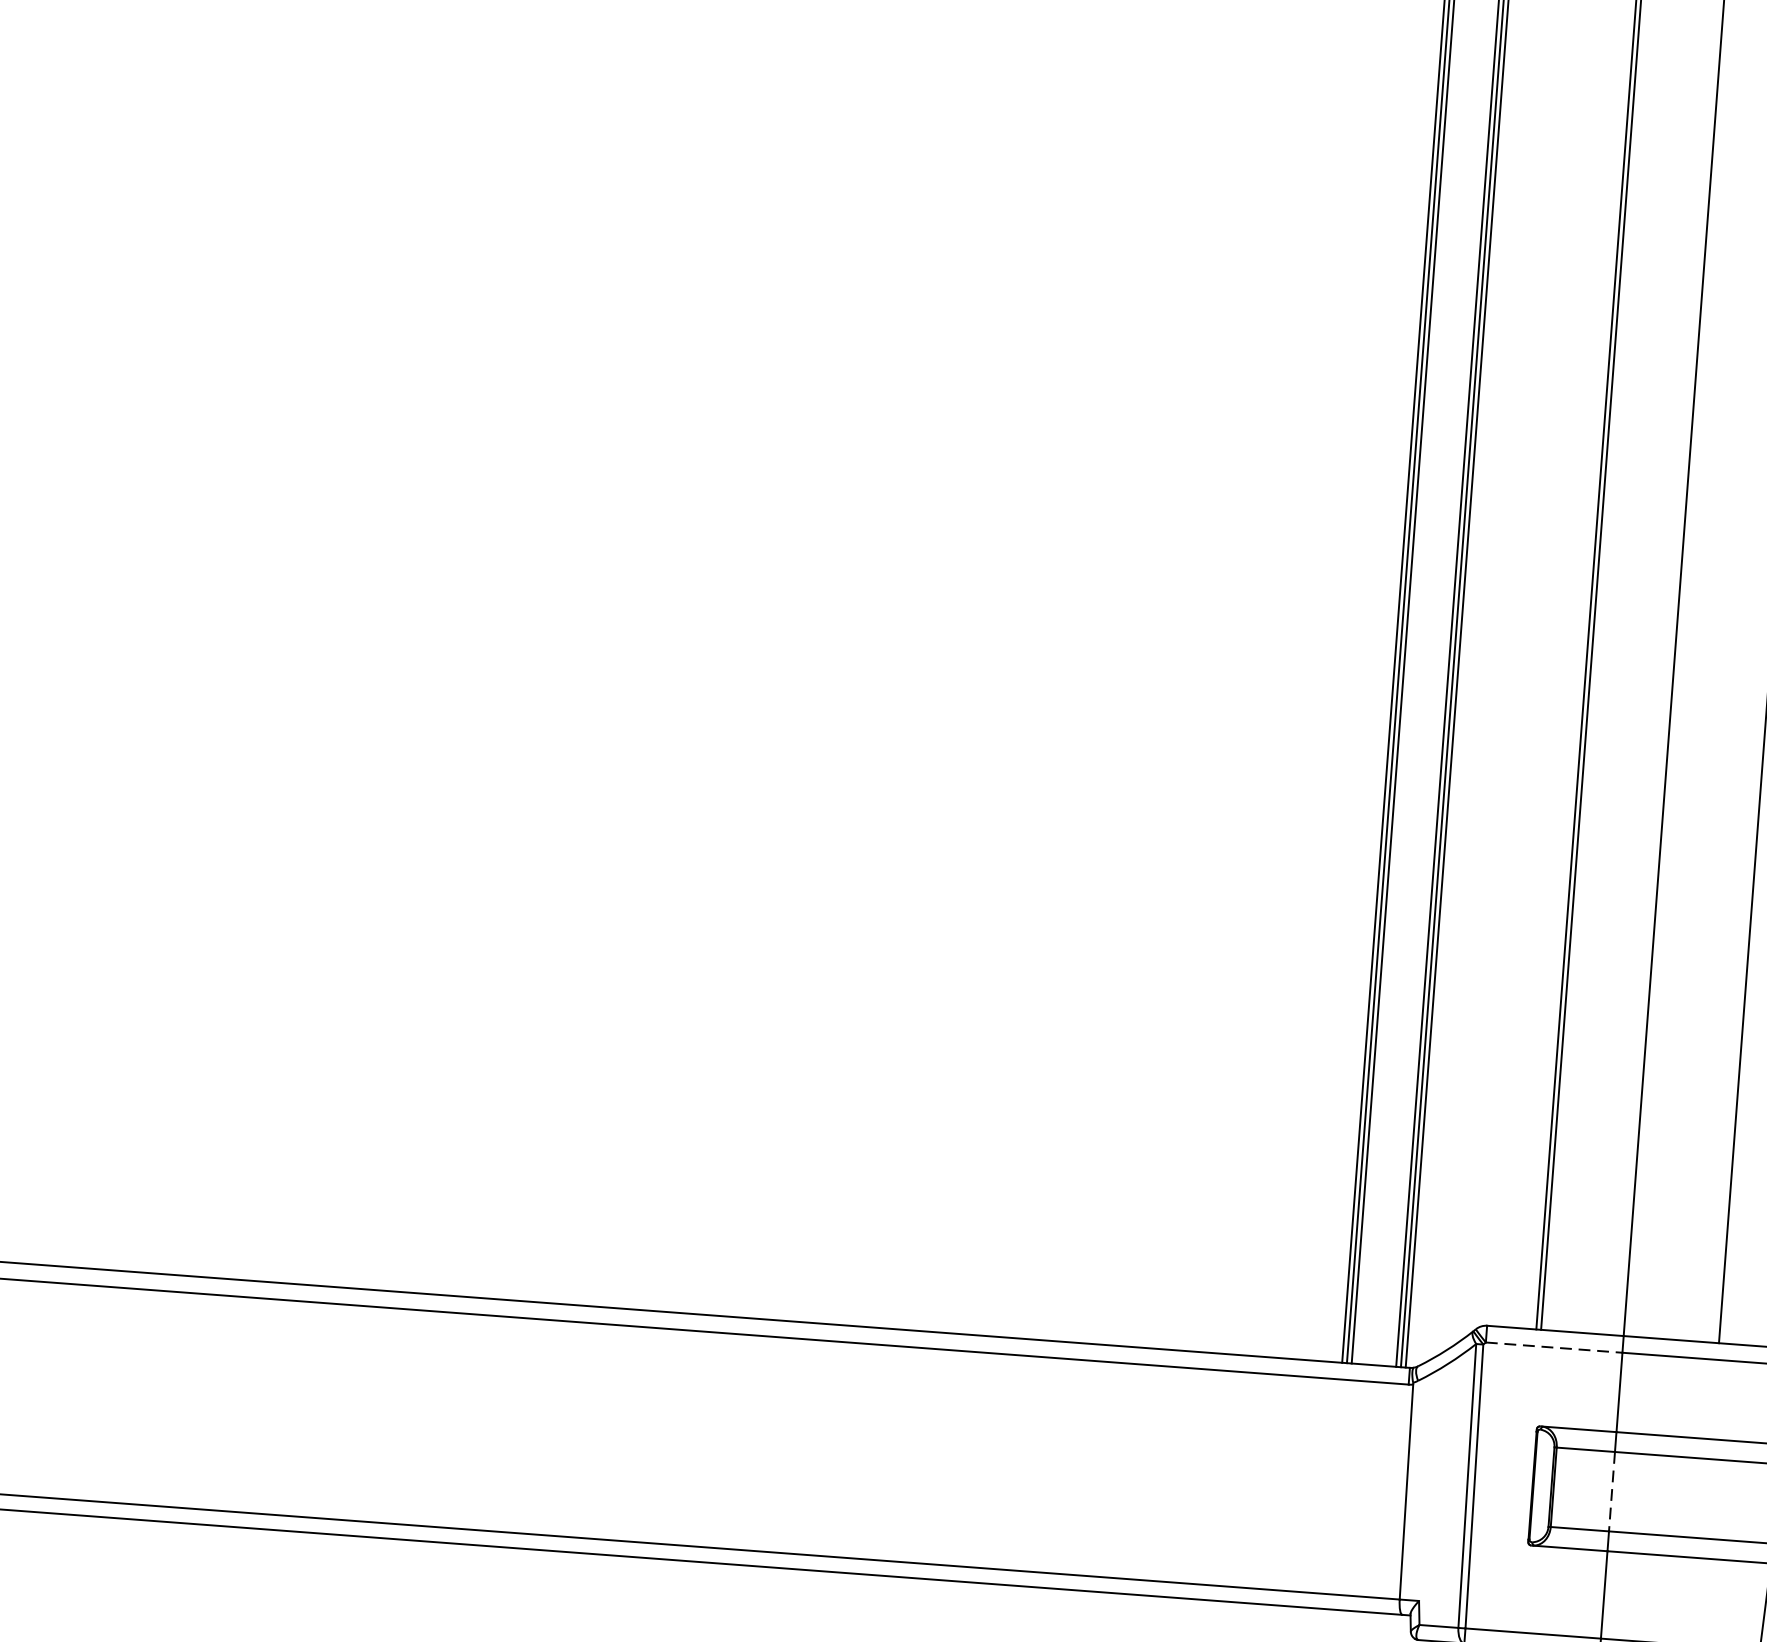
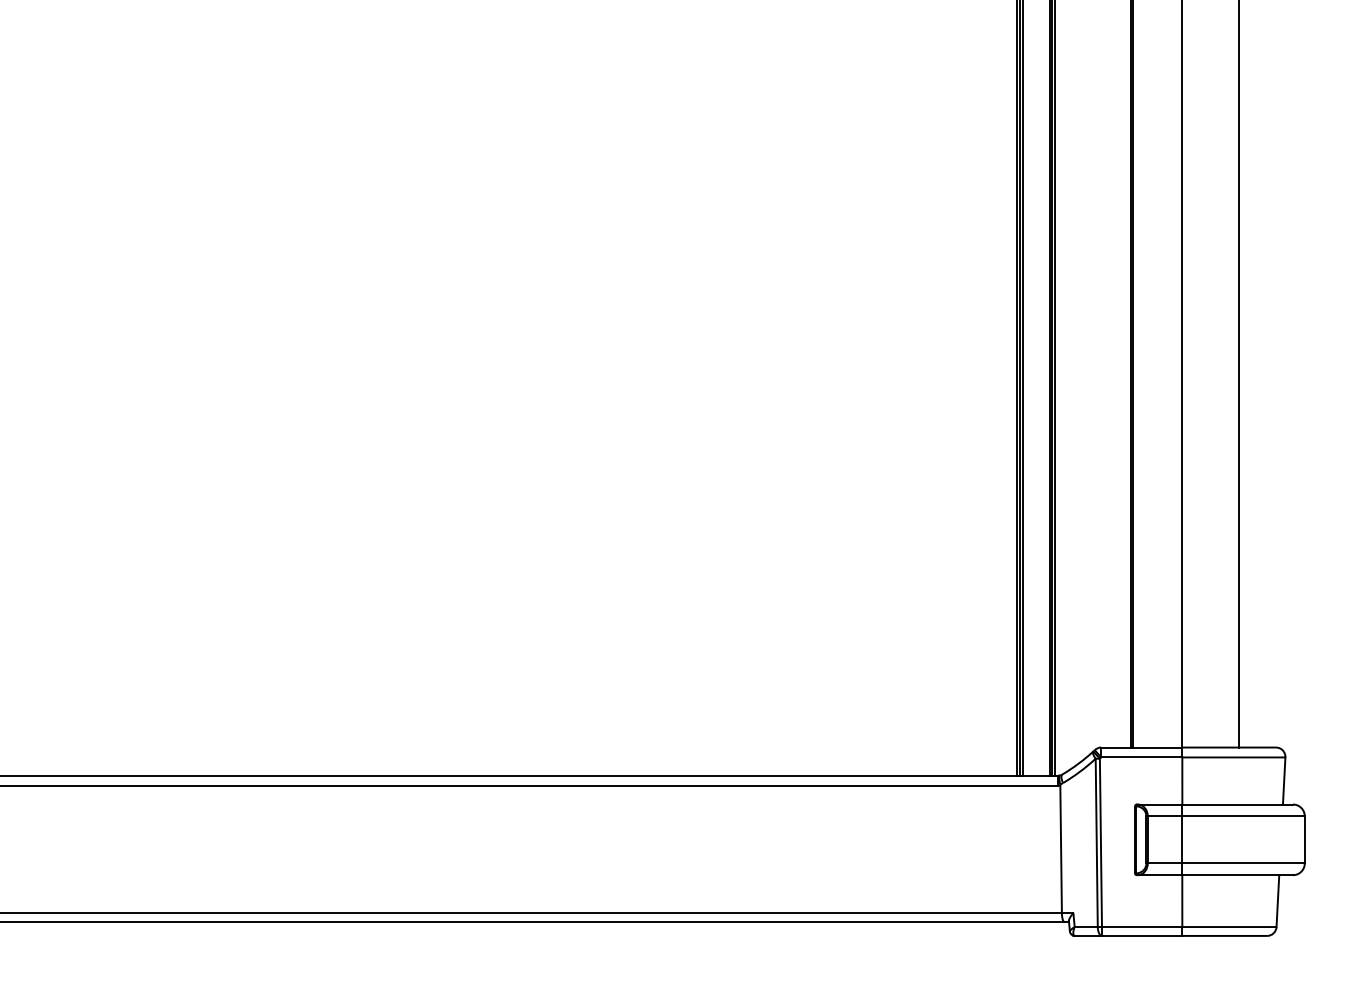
line: (1553, 1347) -> (1141, 757), dashed -> solid
line: (1612, 1491) -> (1182, 839), dashed -> solid

